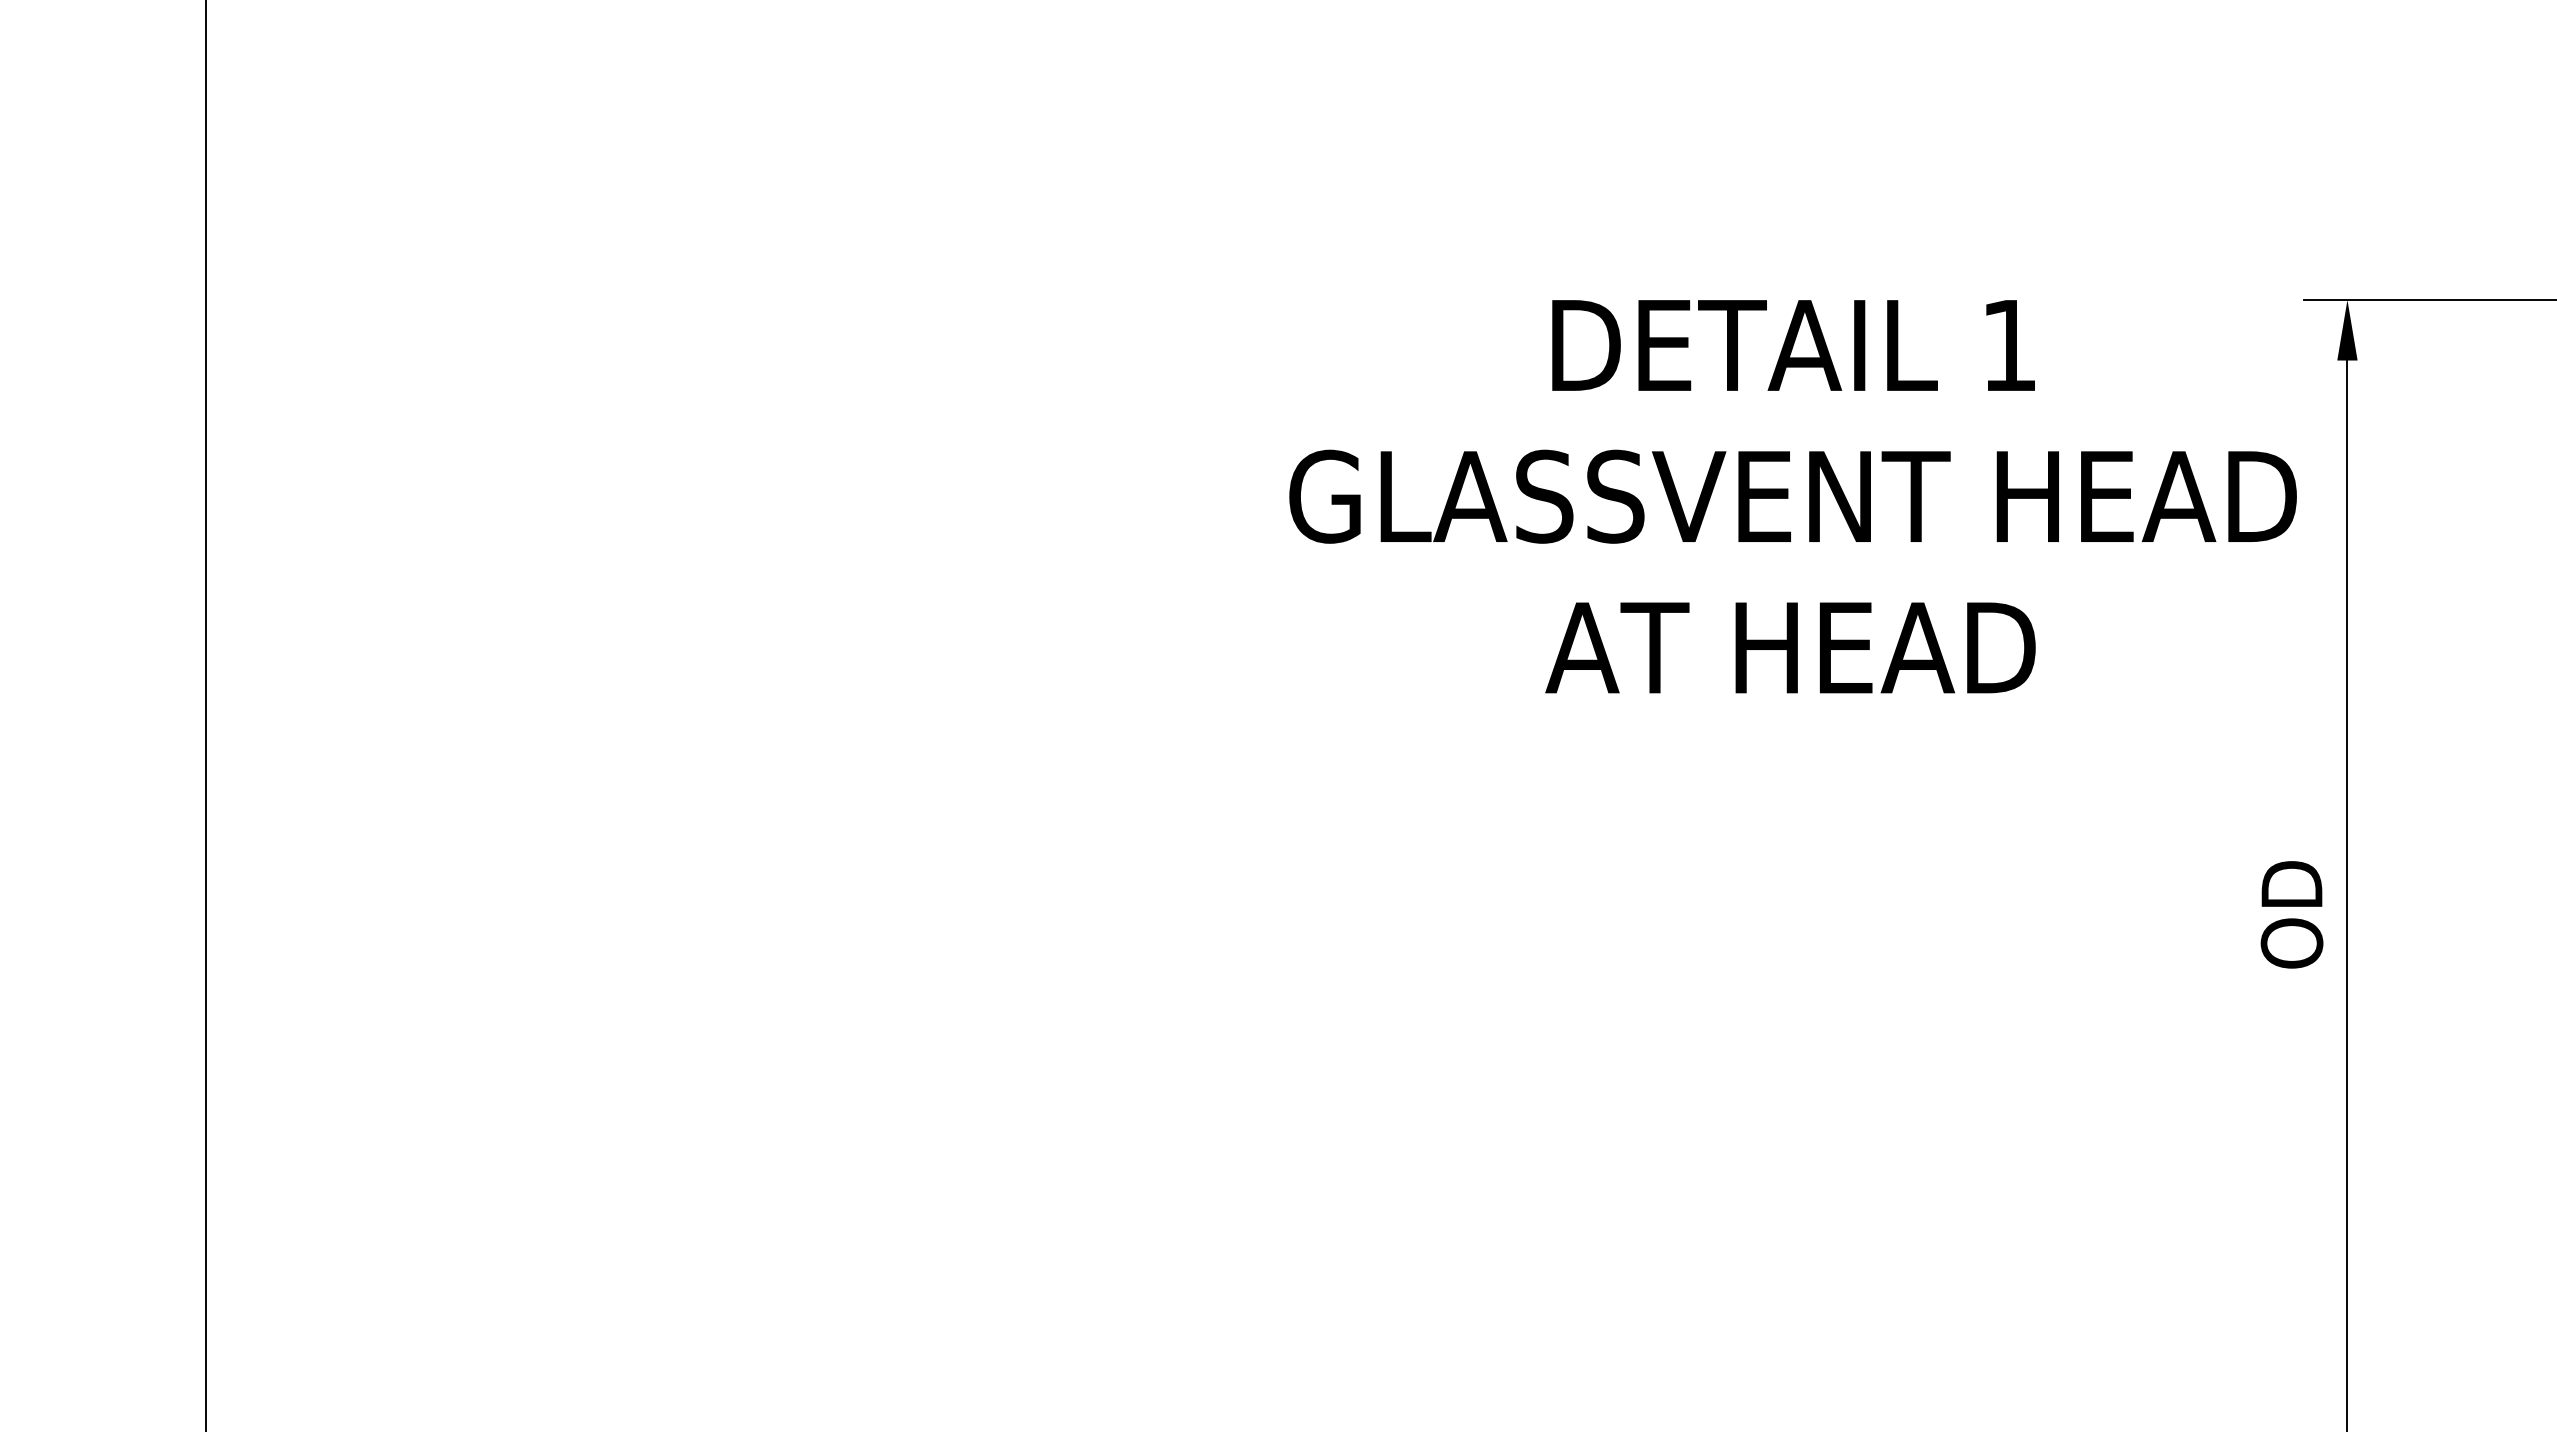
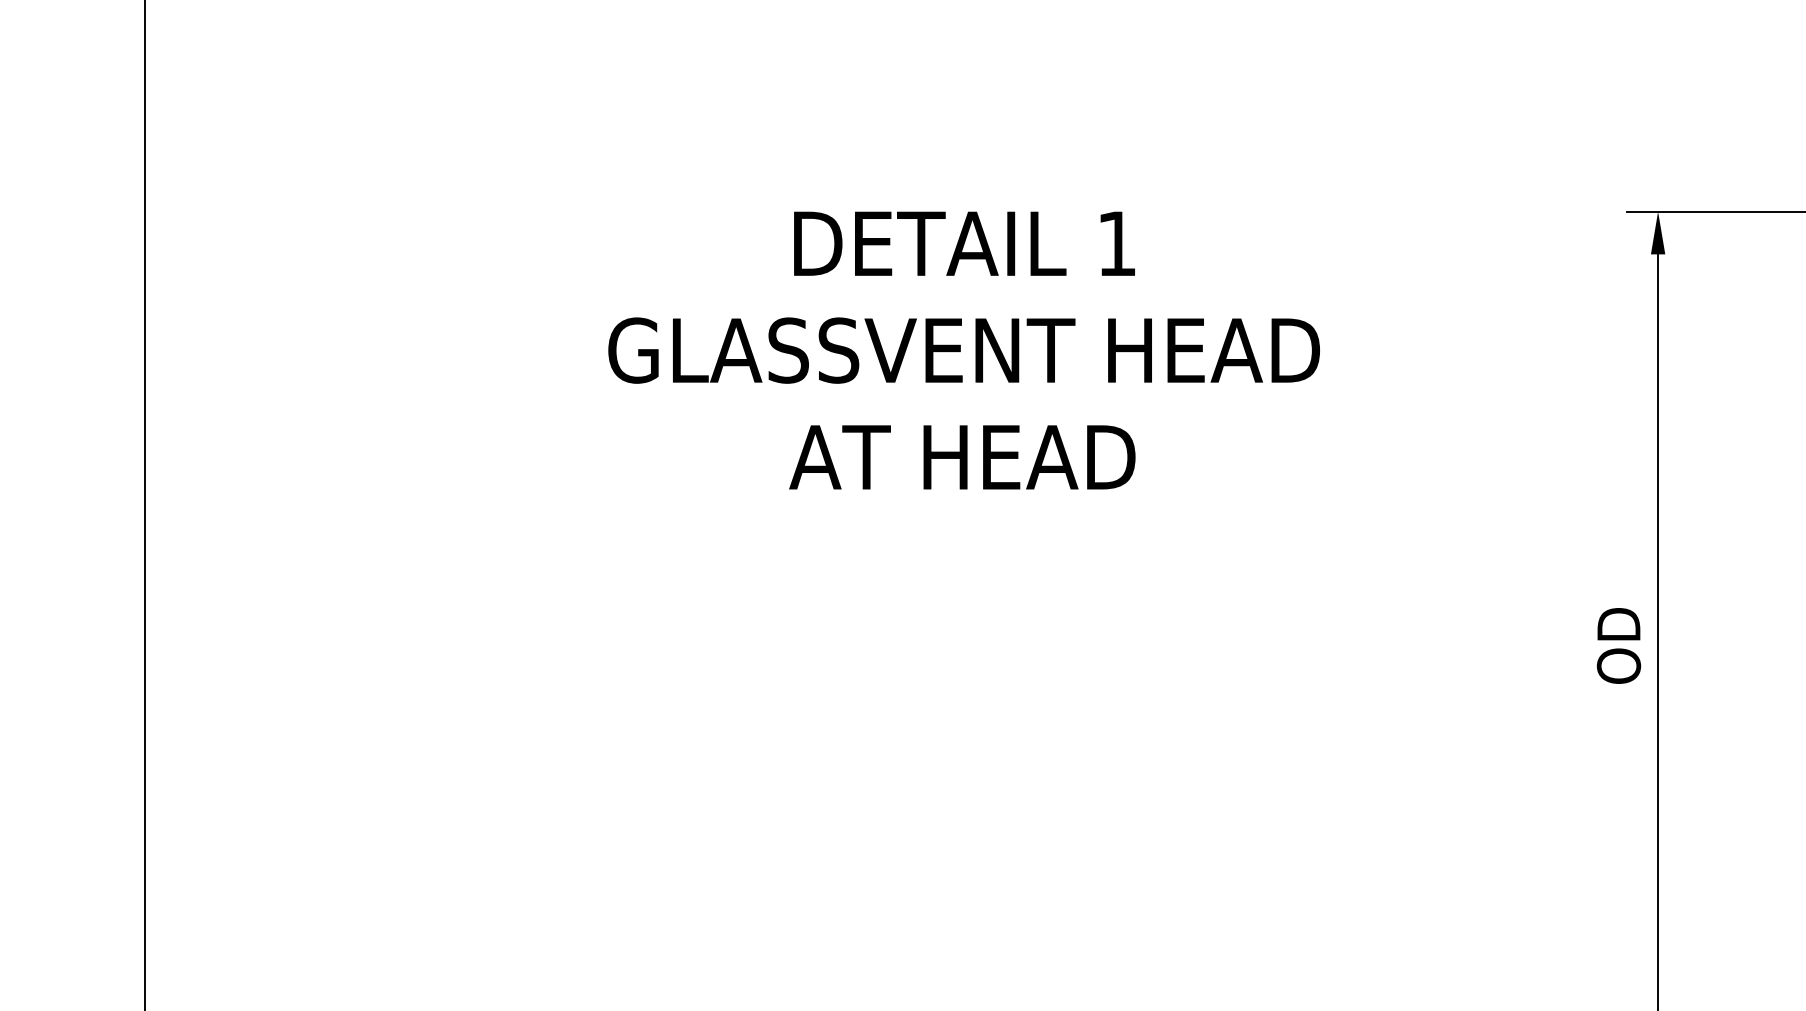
text: (1792, 496) -> (963, 350), moved

